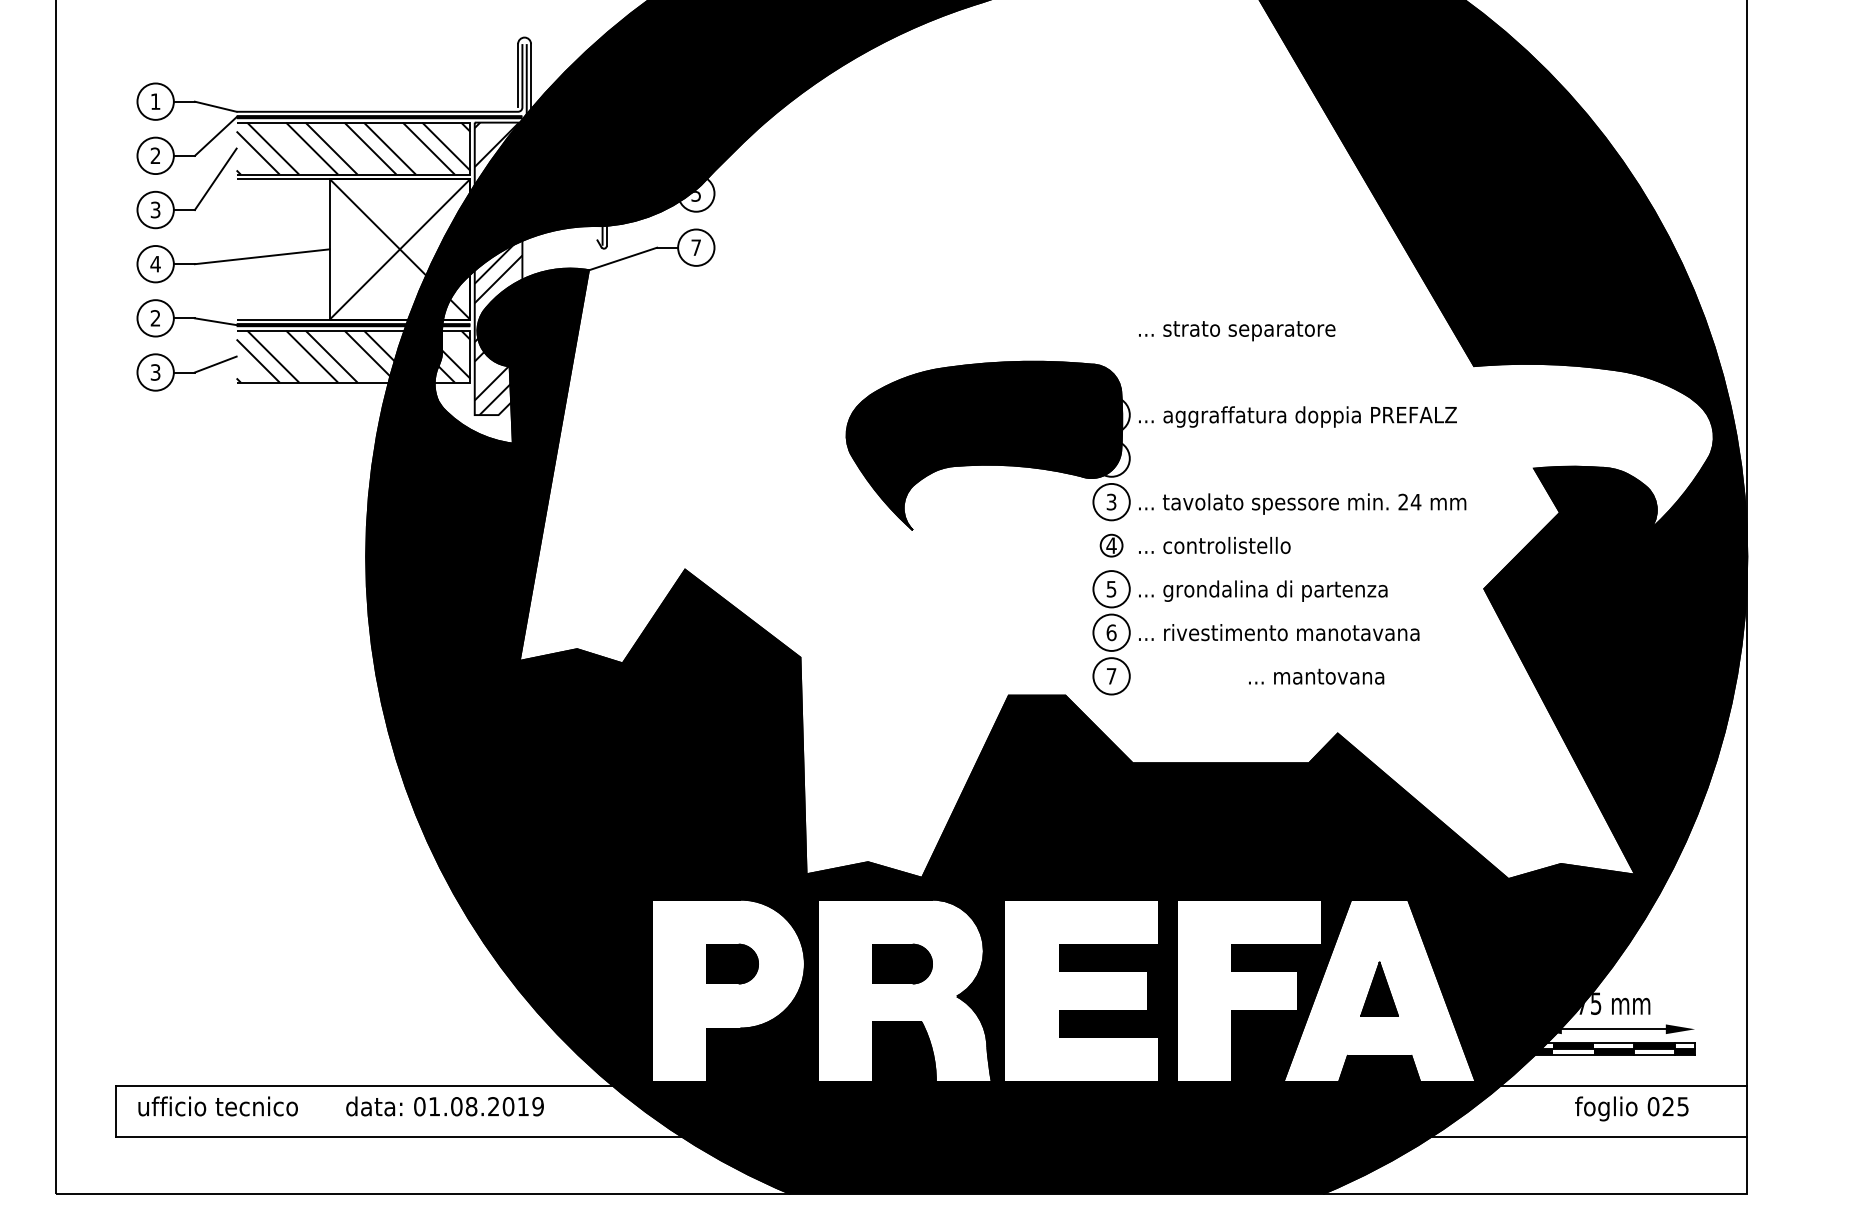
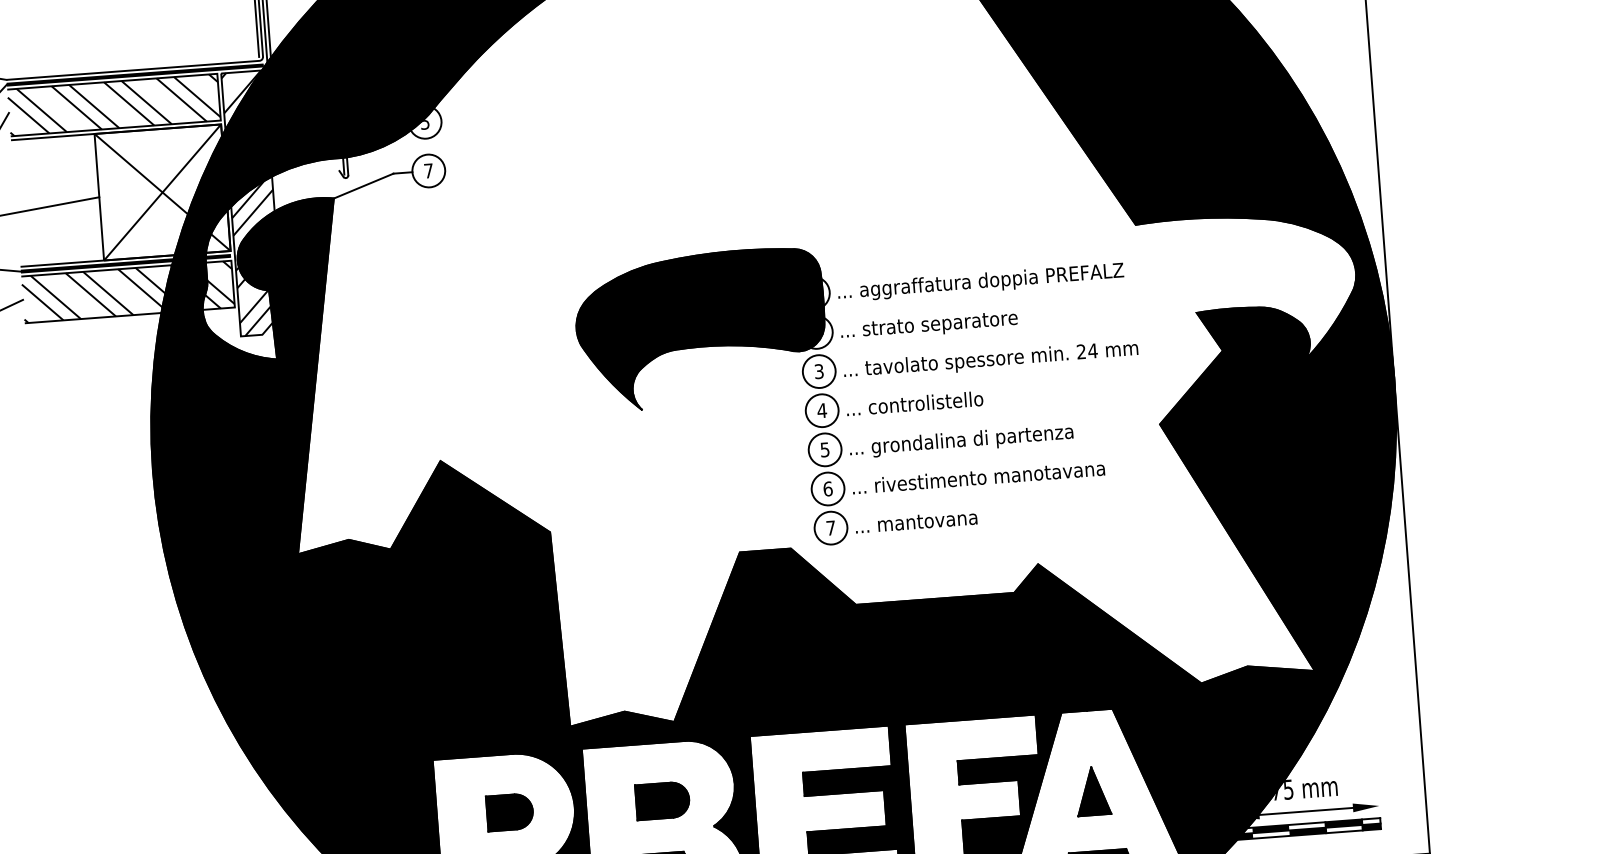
text: (1237, 331) -> (929, 326), moved
circle: (1111, 545) -> (822, 410), size x1.67
text: (1316, 676) -> (916, 521), moved

